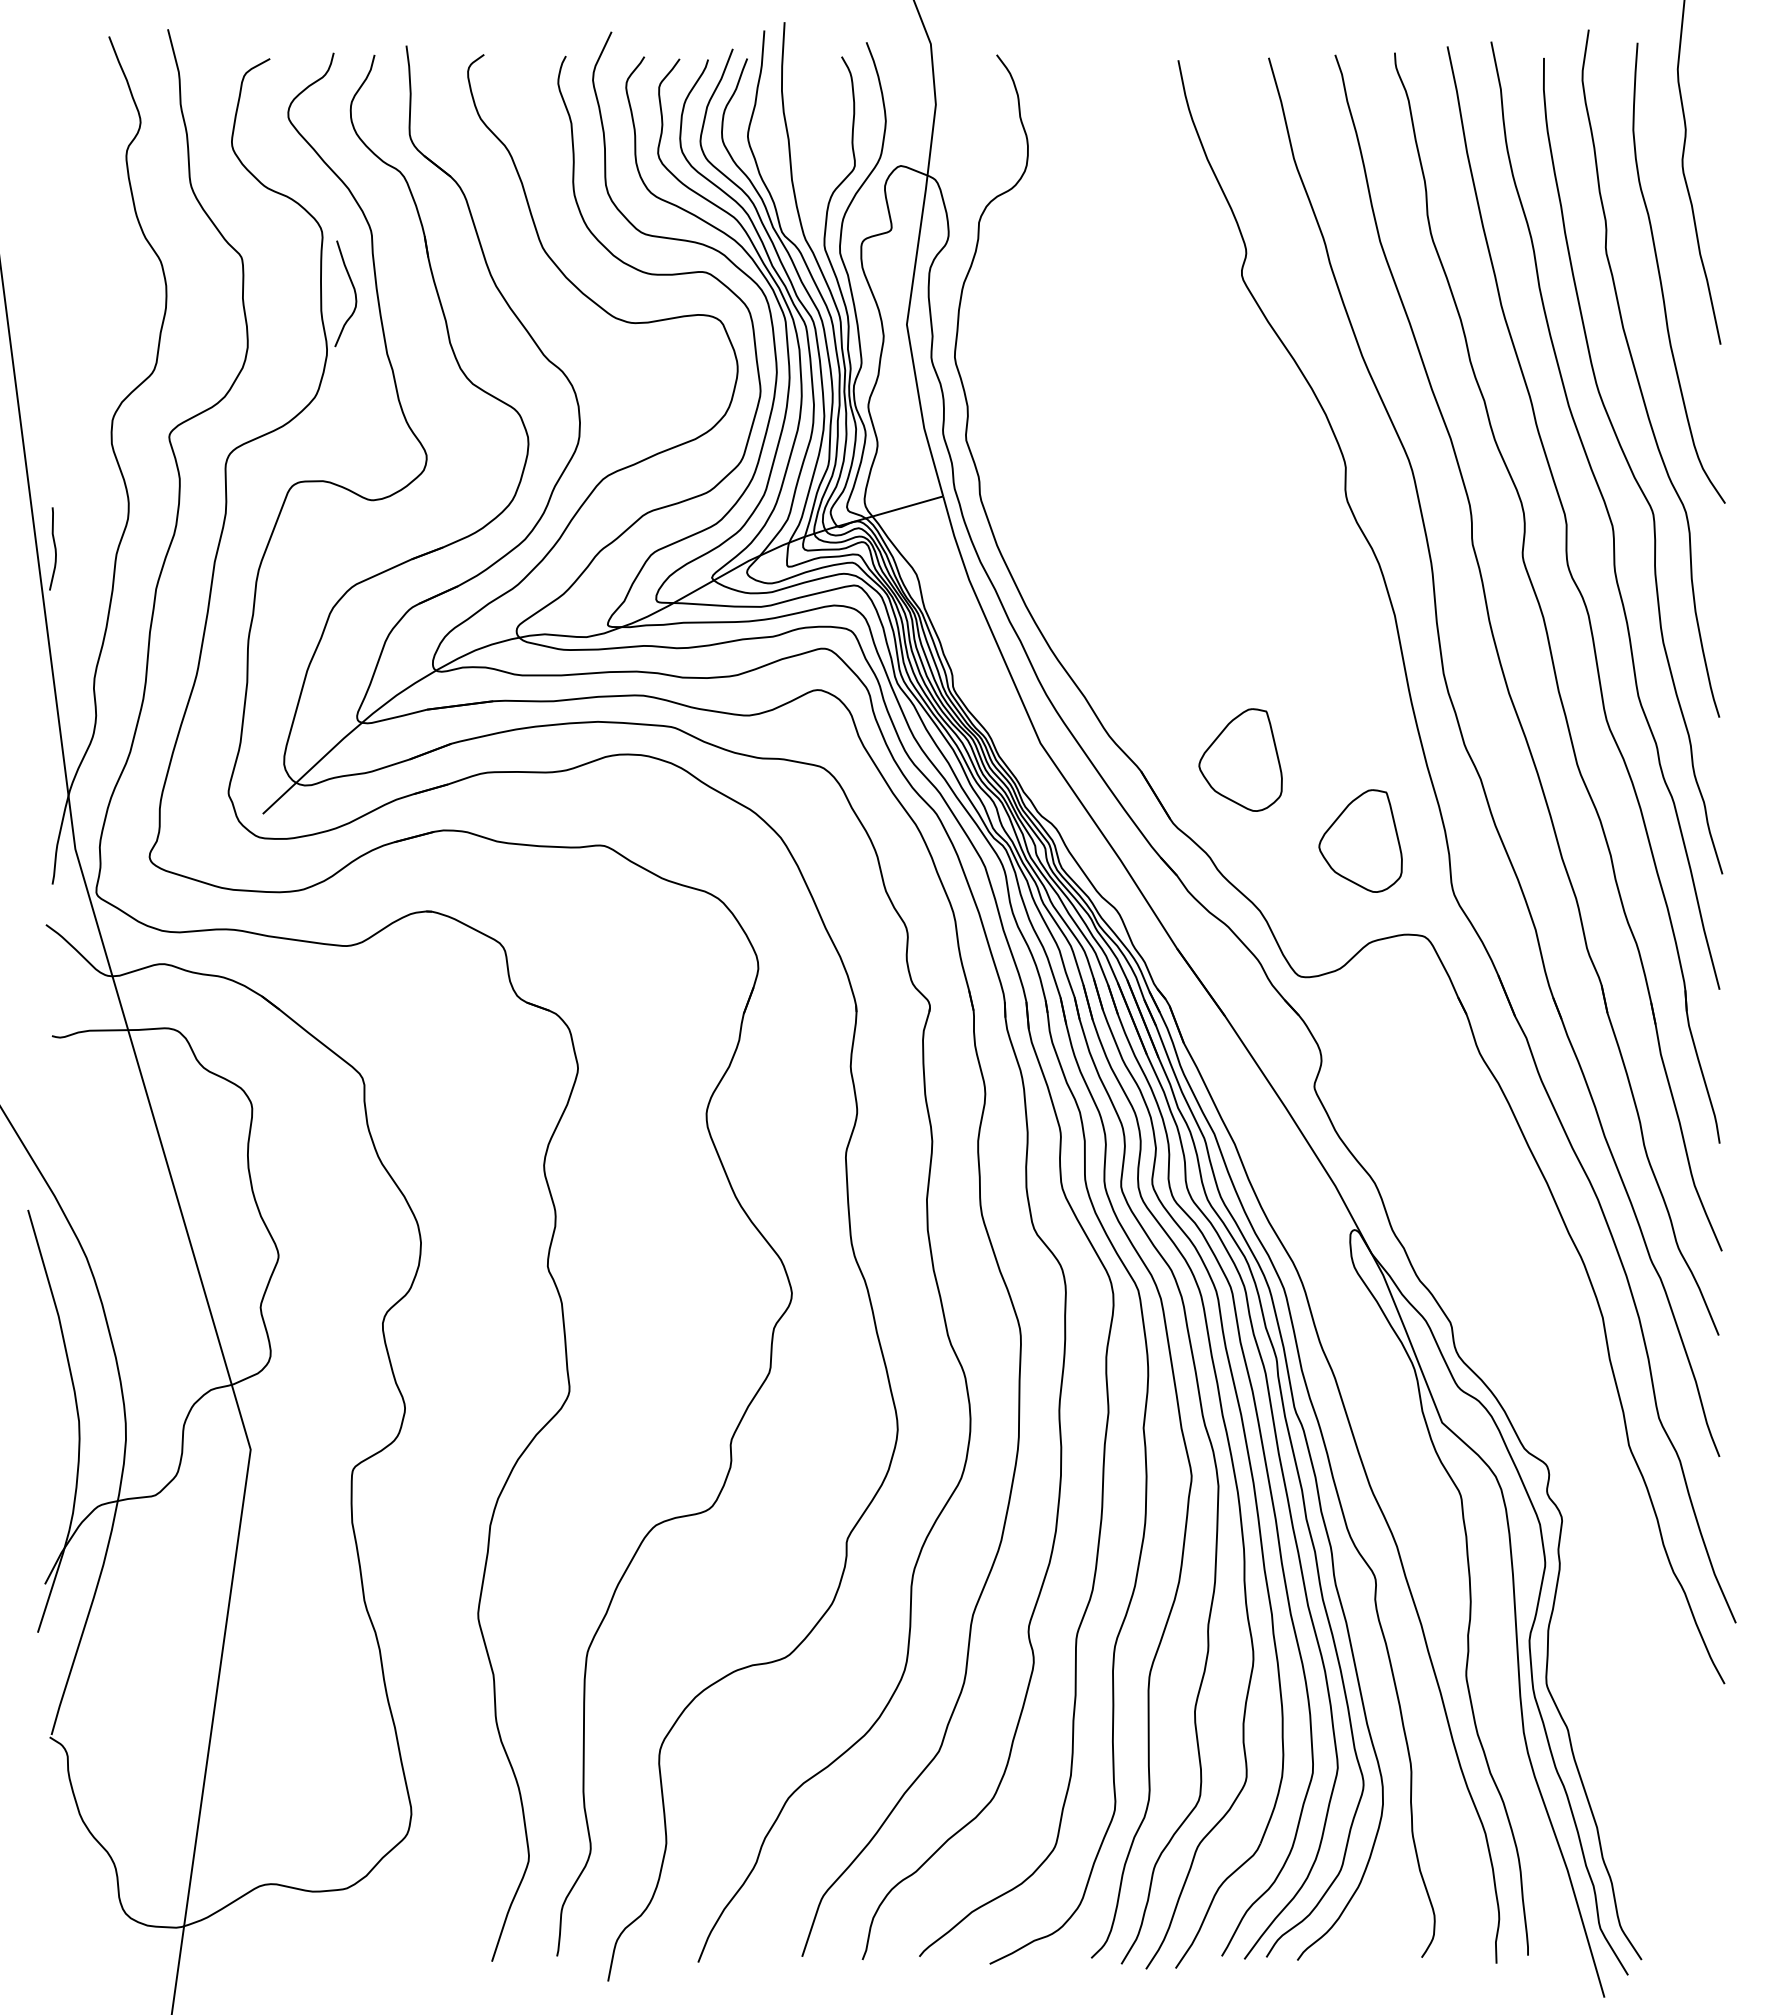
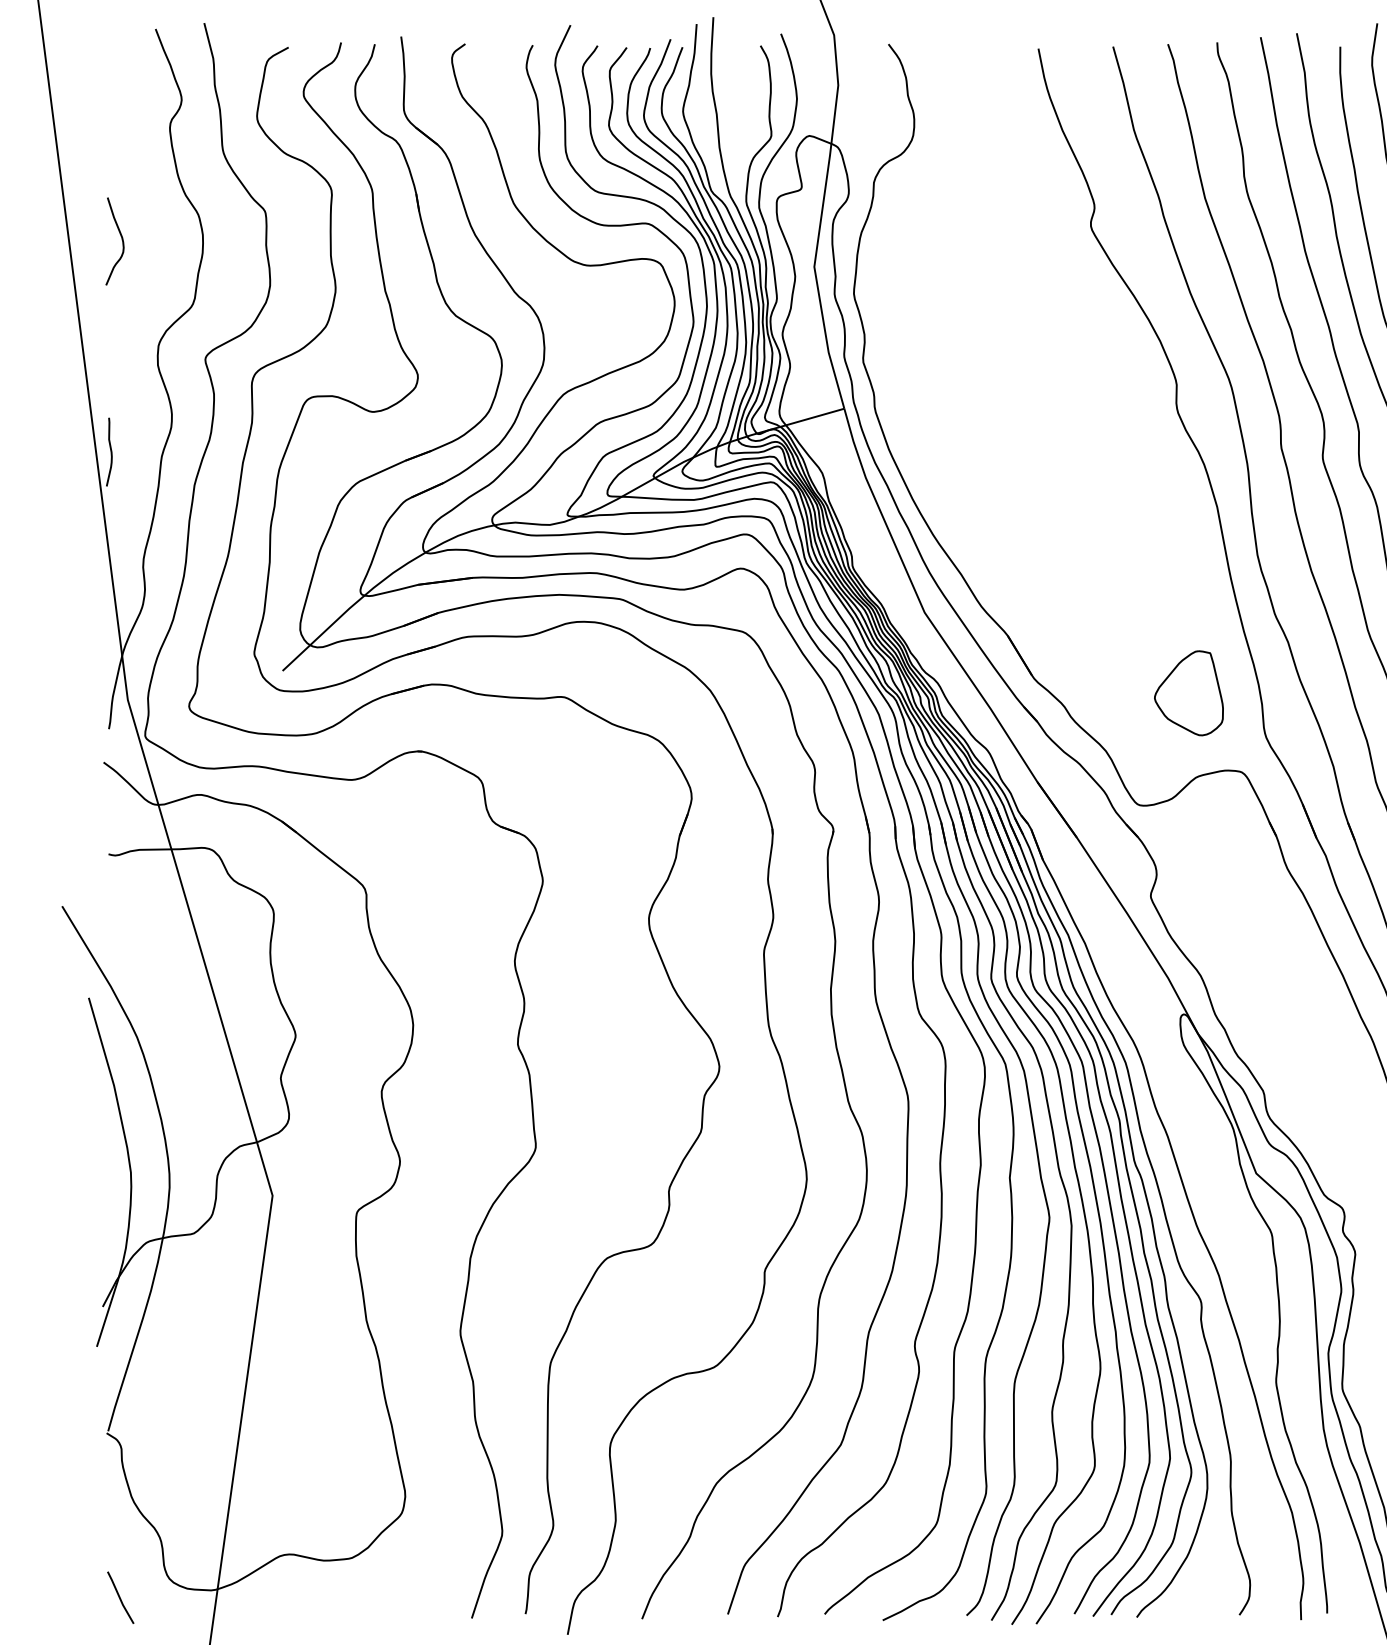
curve: (353, 290) -> (121, 238), moved
part: (1240, 759) -> (1089, 625), removed
line: (66, 1936) -> (120, 1597), added

